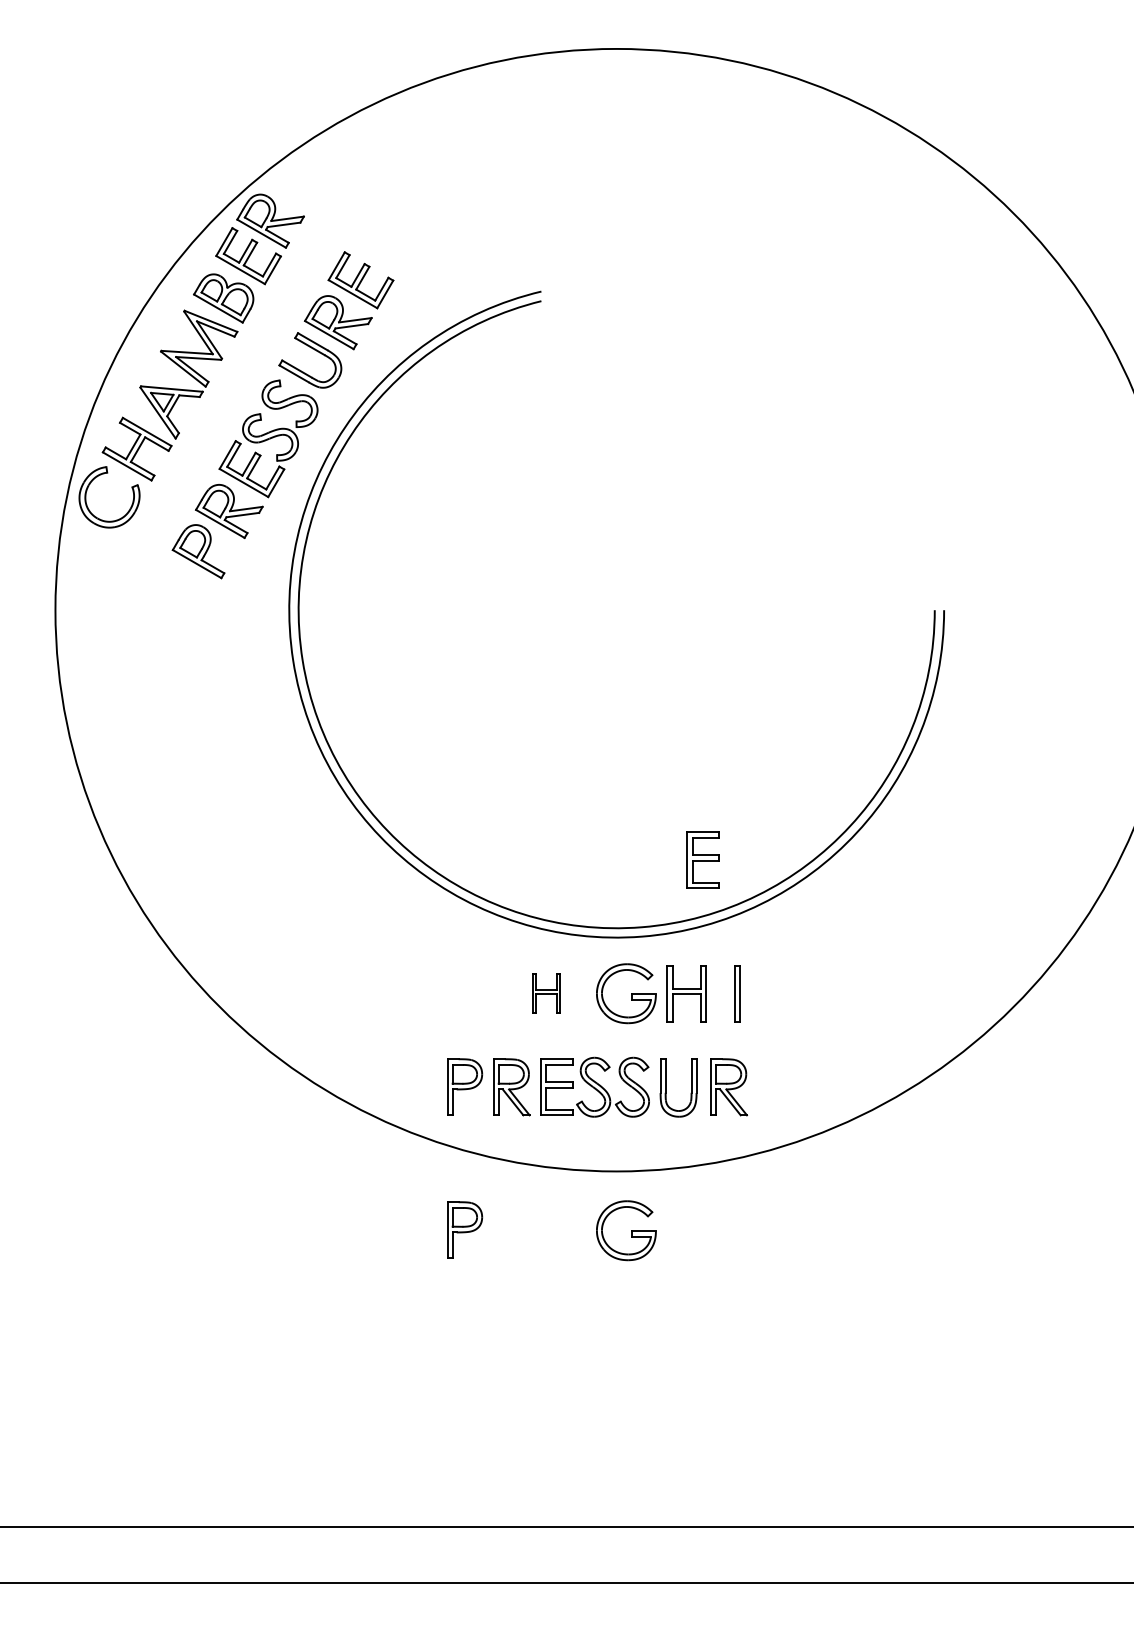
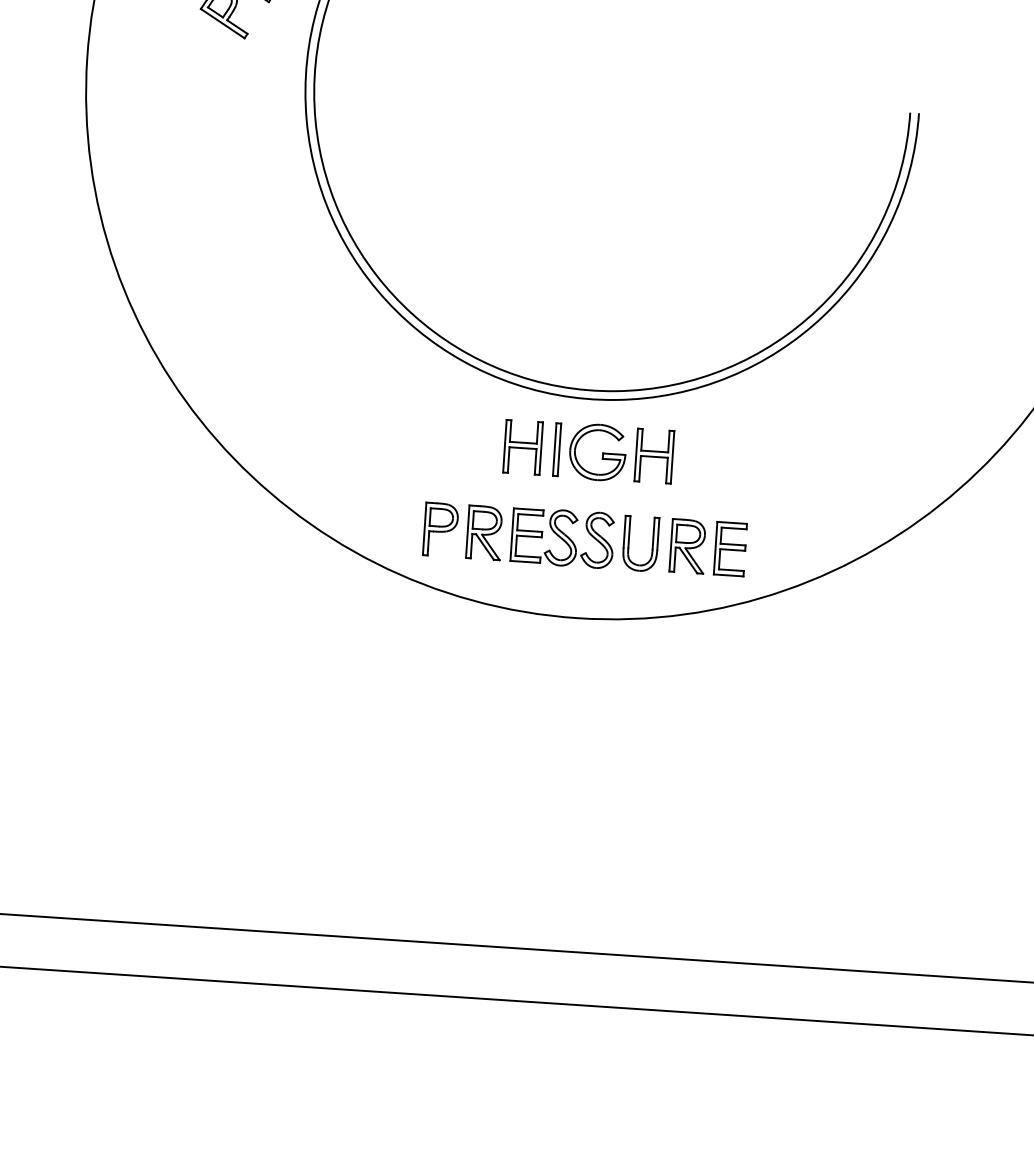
part: (702, 859) -> (729, 548), moved
part: (546, 993) -> (523, 447), size x1.43
part: (737, 993) -> (556, 449), moved
part: (465, 1229) -> (432, 663), removed
part: (626, 1230) -> (583, 674), removed

